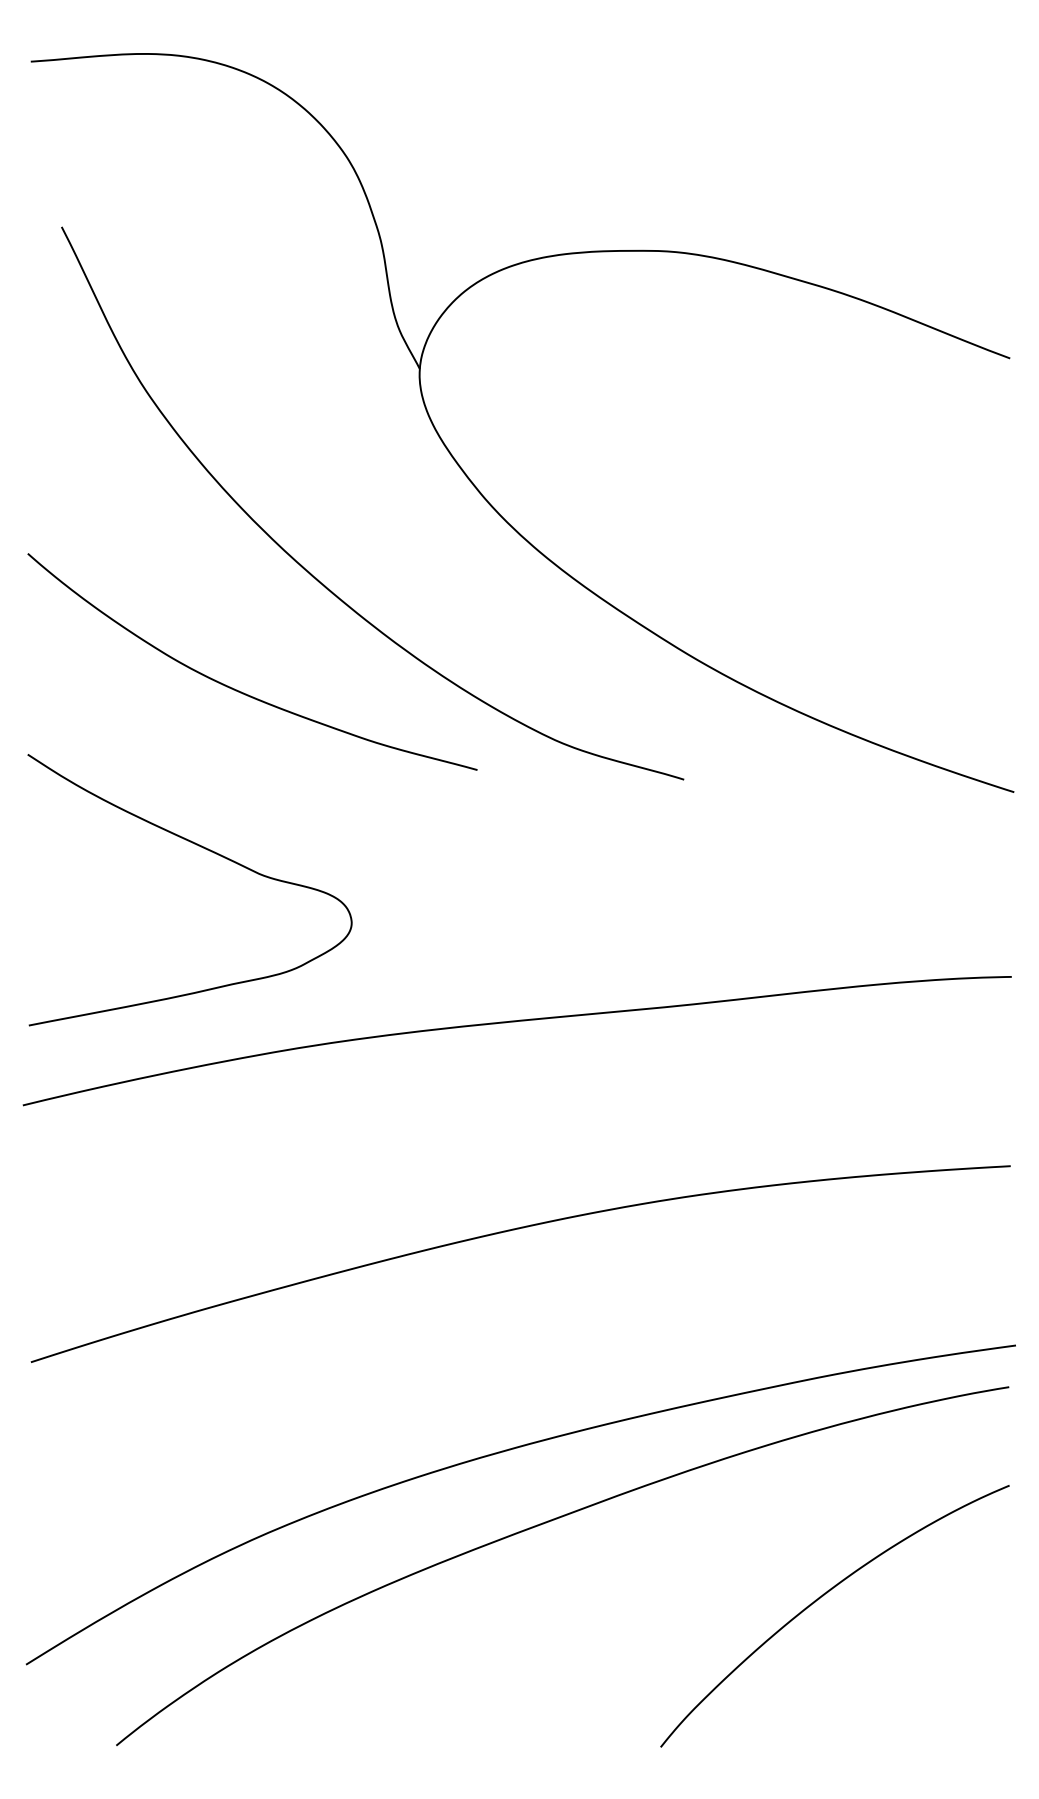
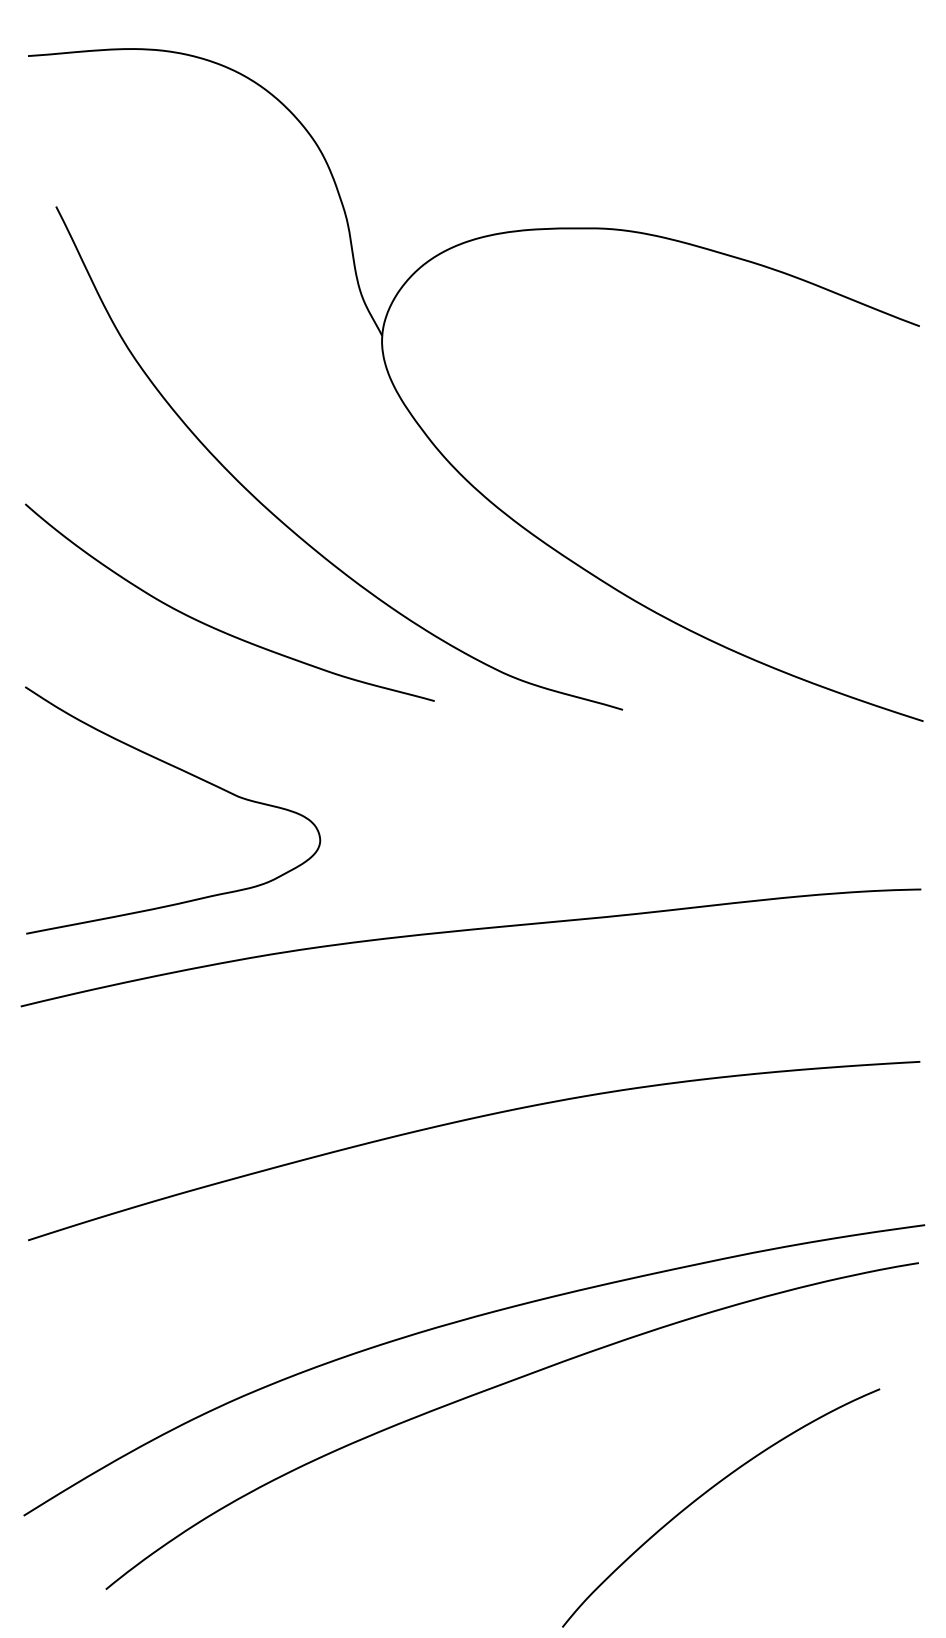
curve: (819, 1599) -> (707, 1492), moved

